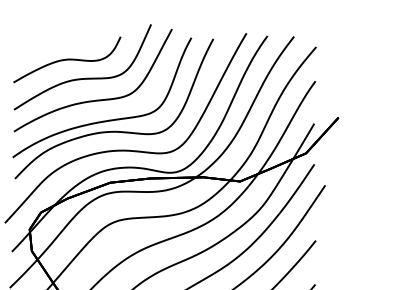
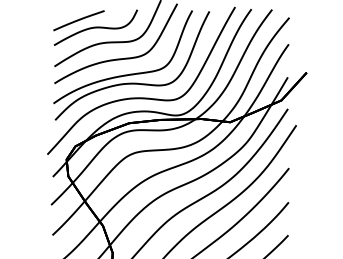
line: (44, 50) -> (78, 20), added

